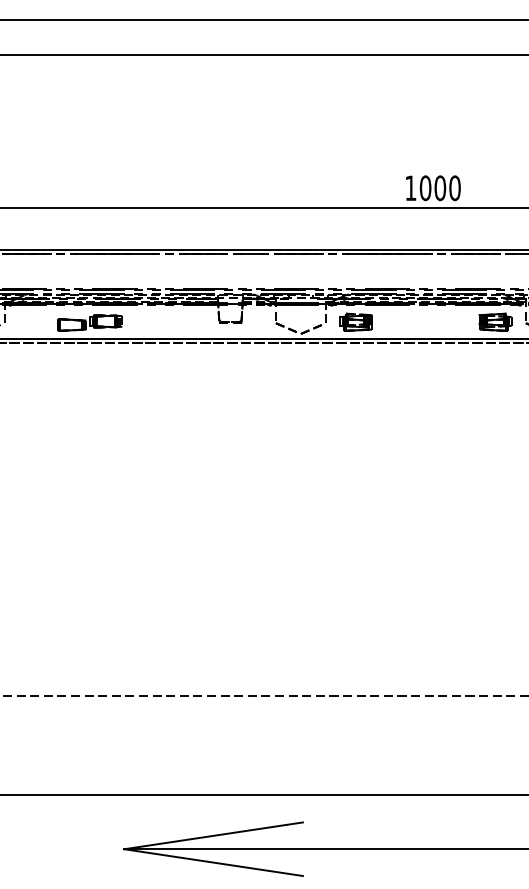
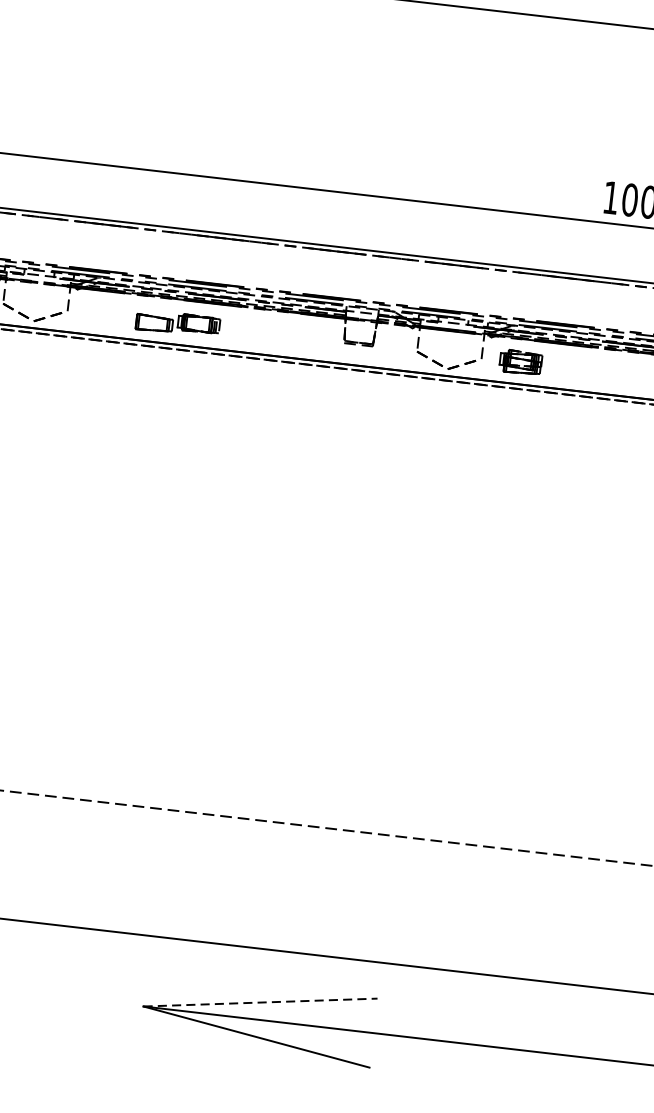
line: (214, 835) -> (261, 1002), solid -> dashed

